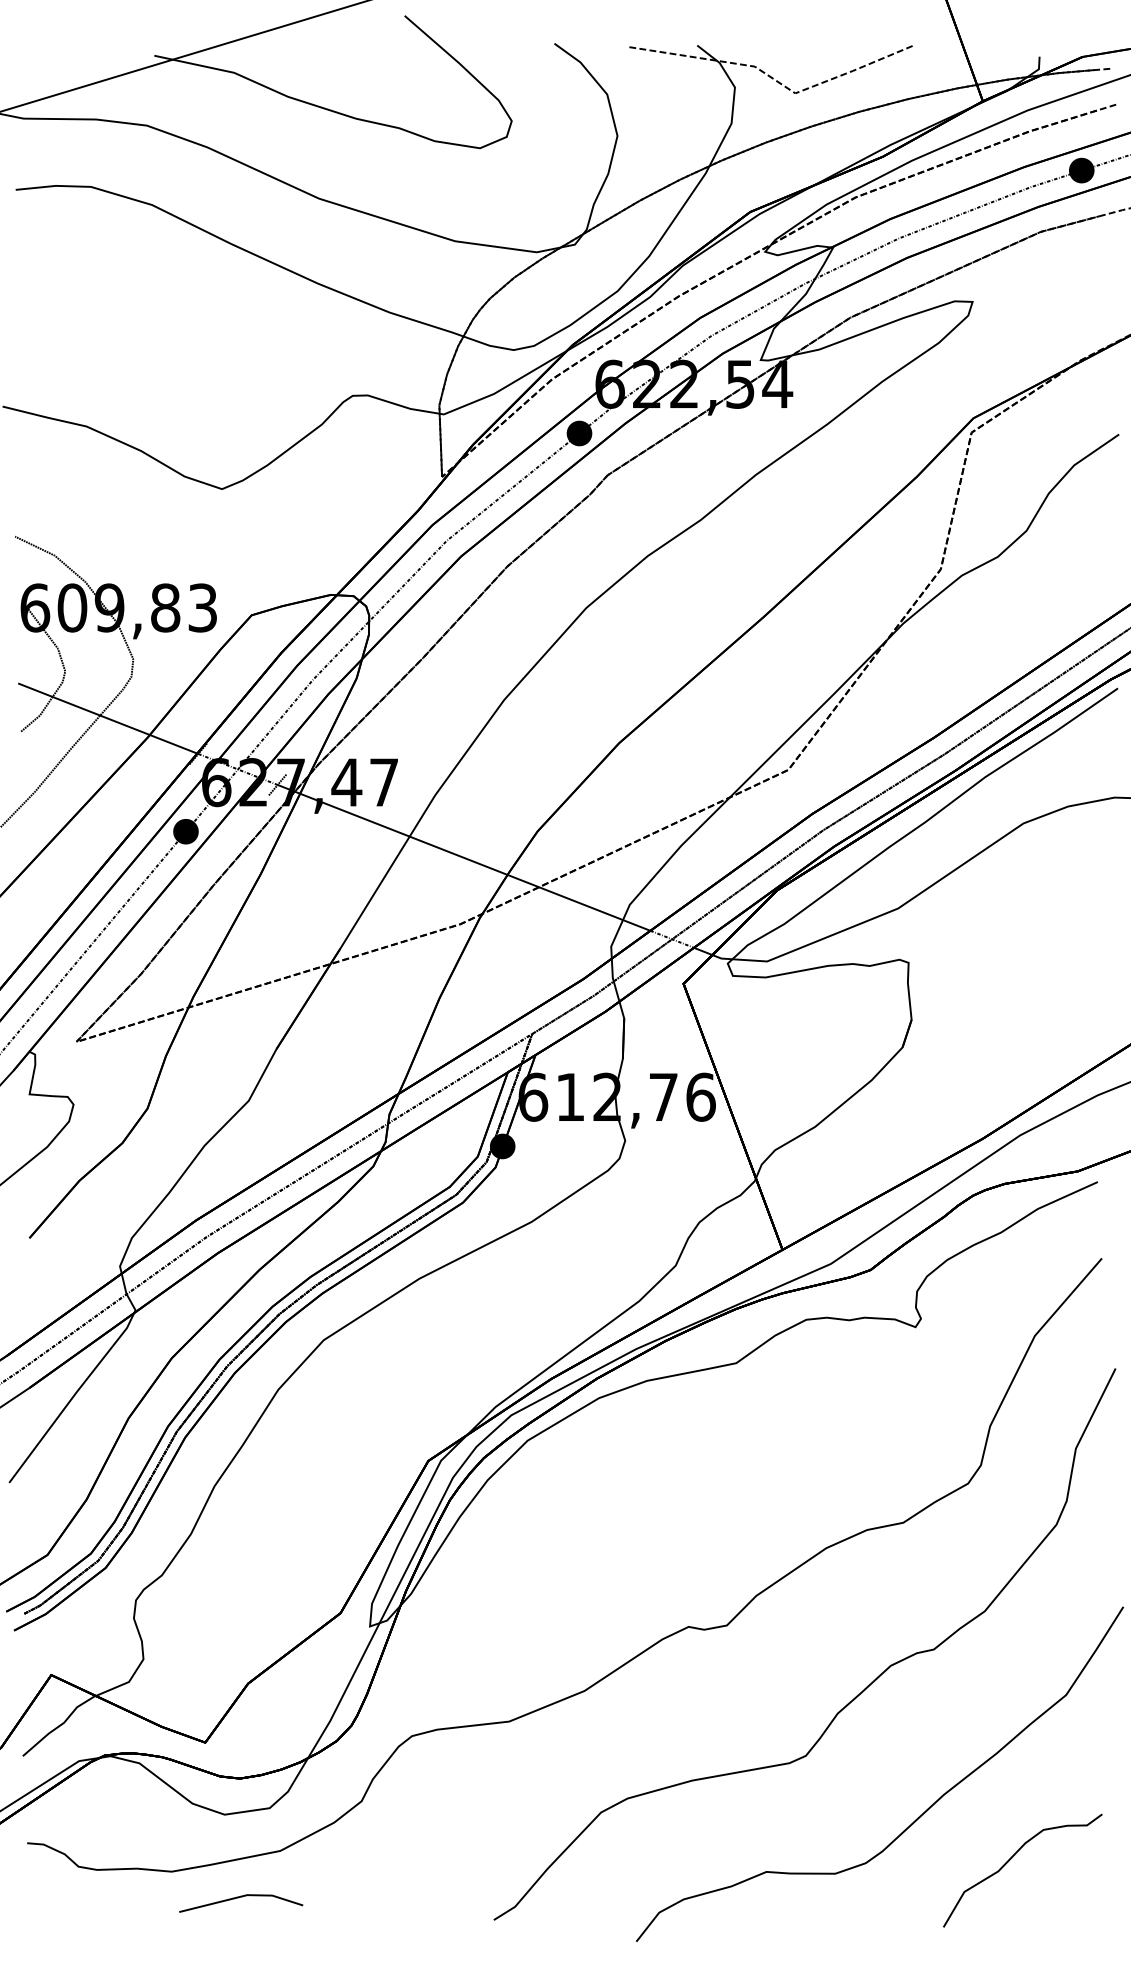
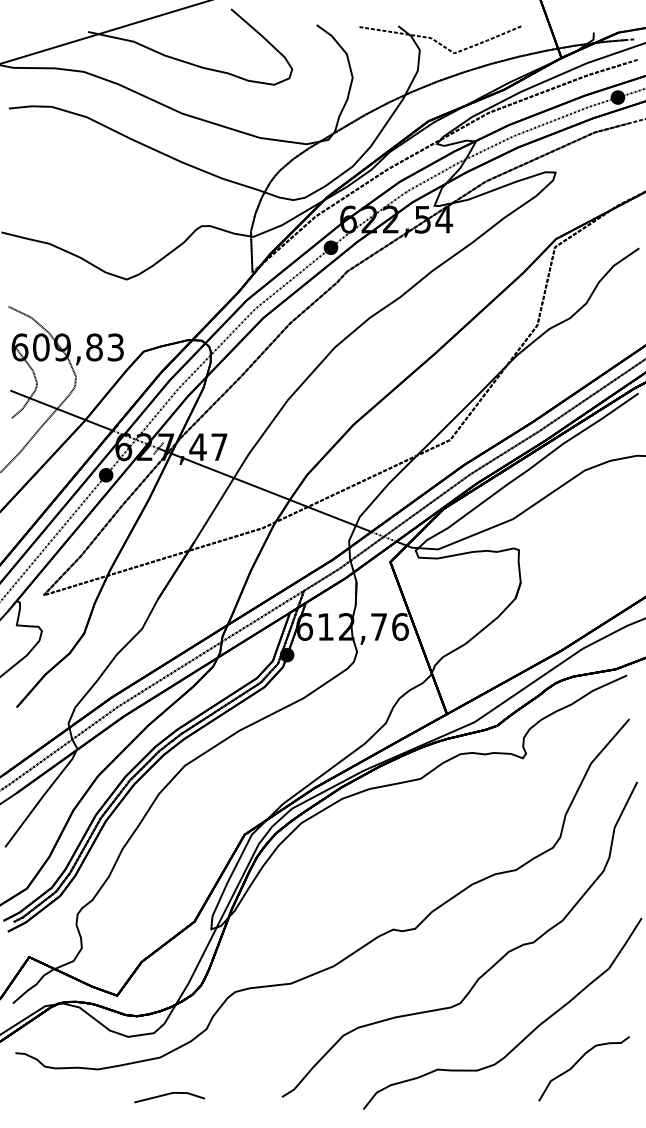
line: (237, 1899) -> (167, 1095), moved

